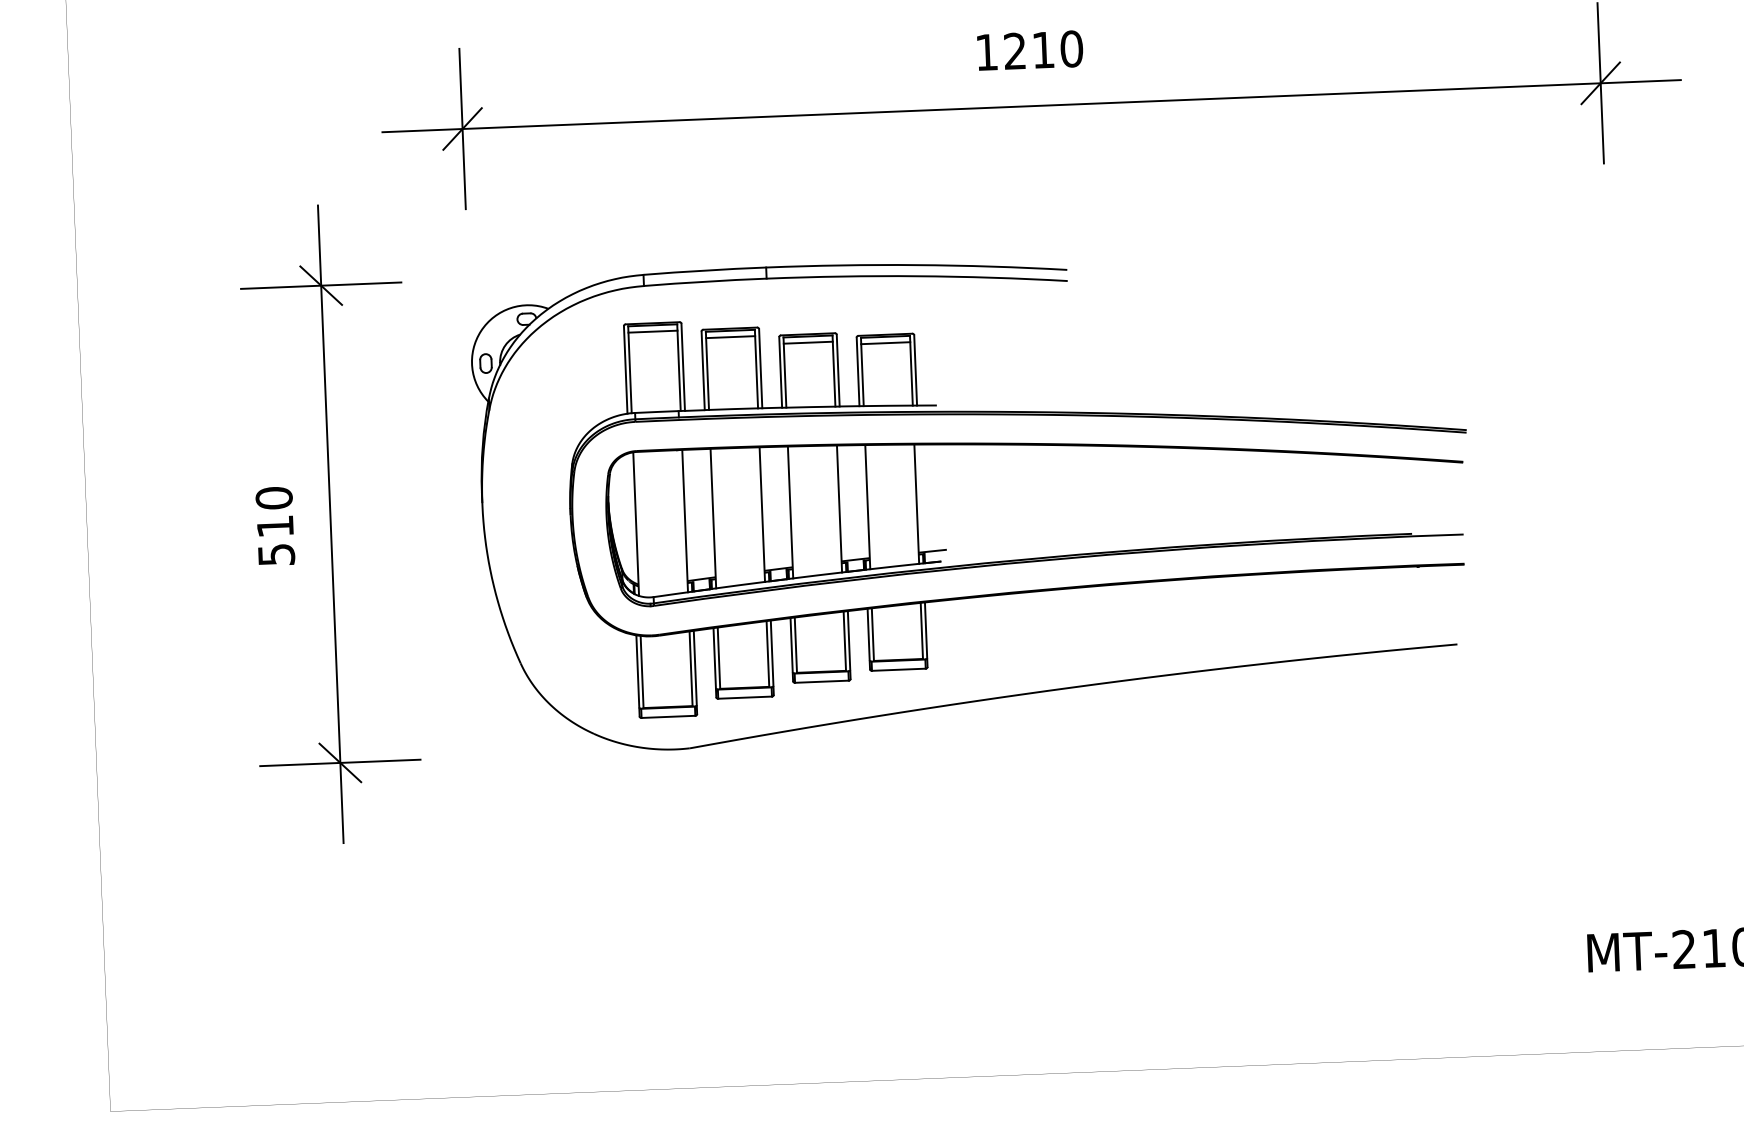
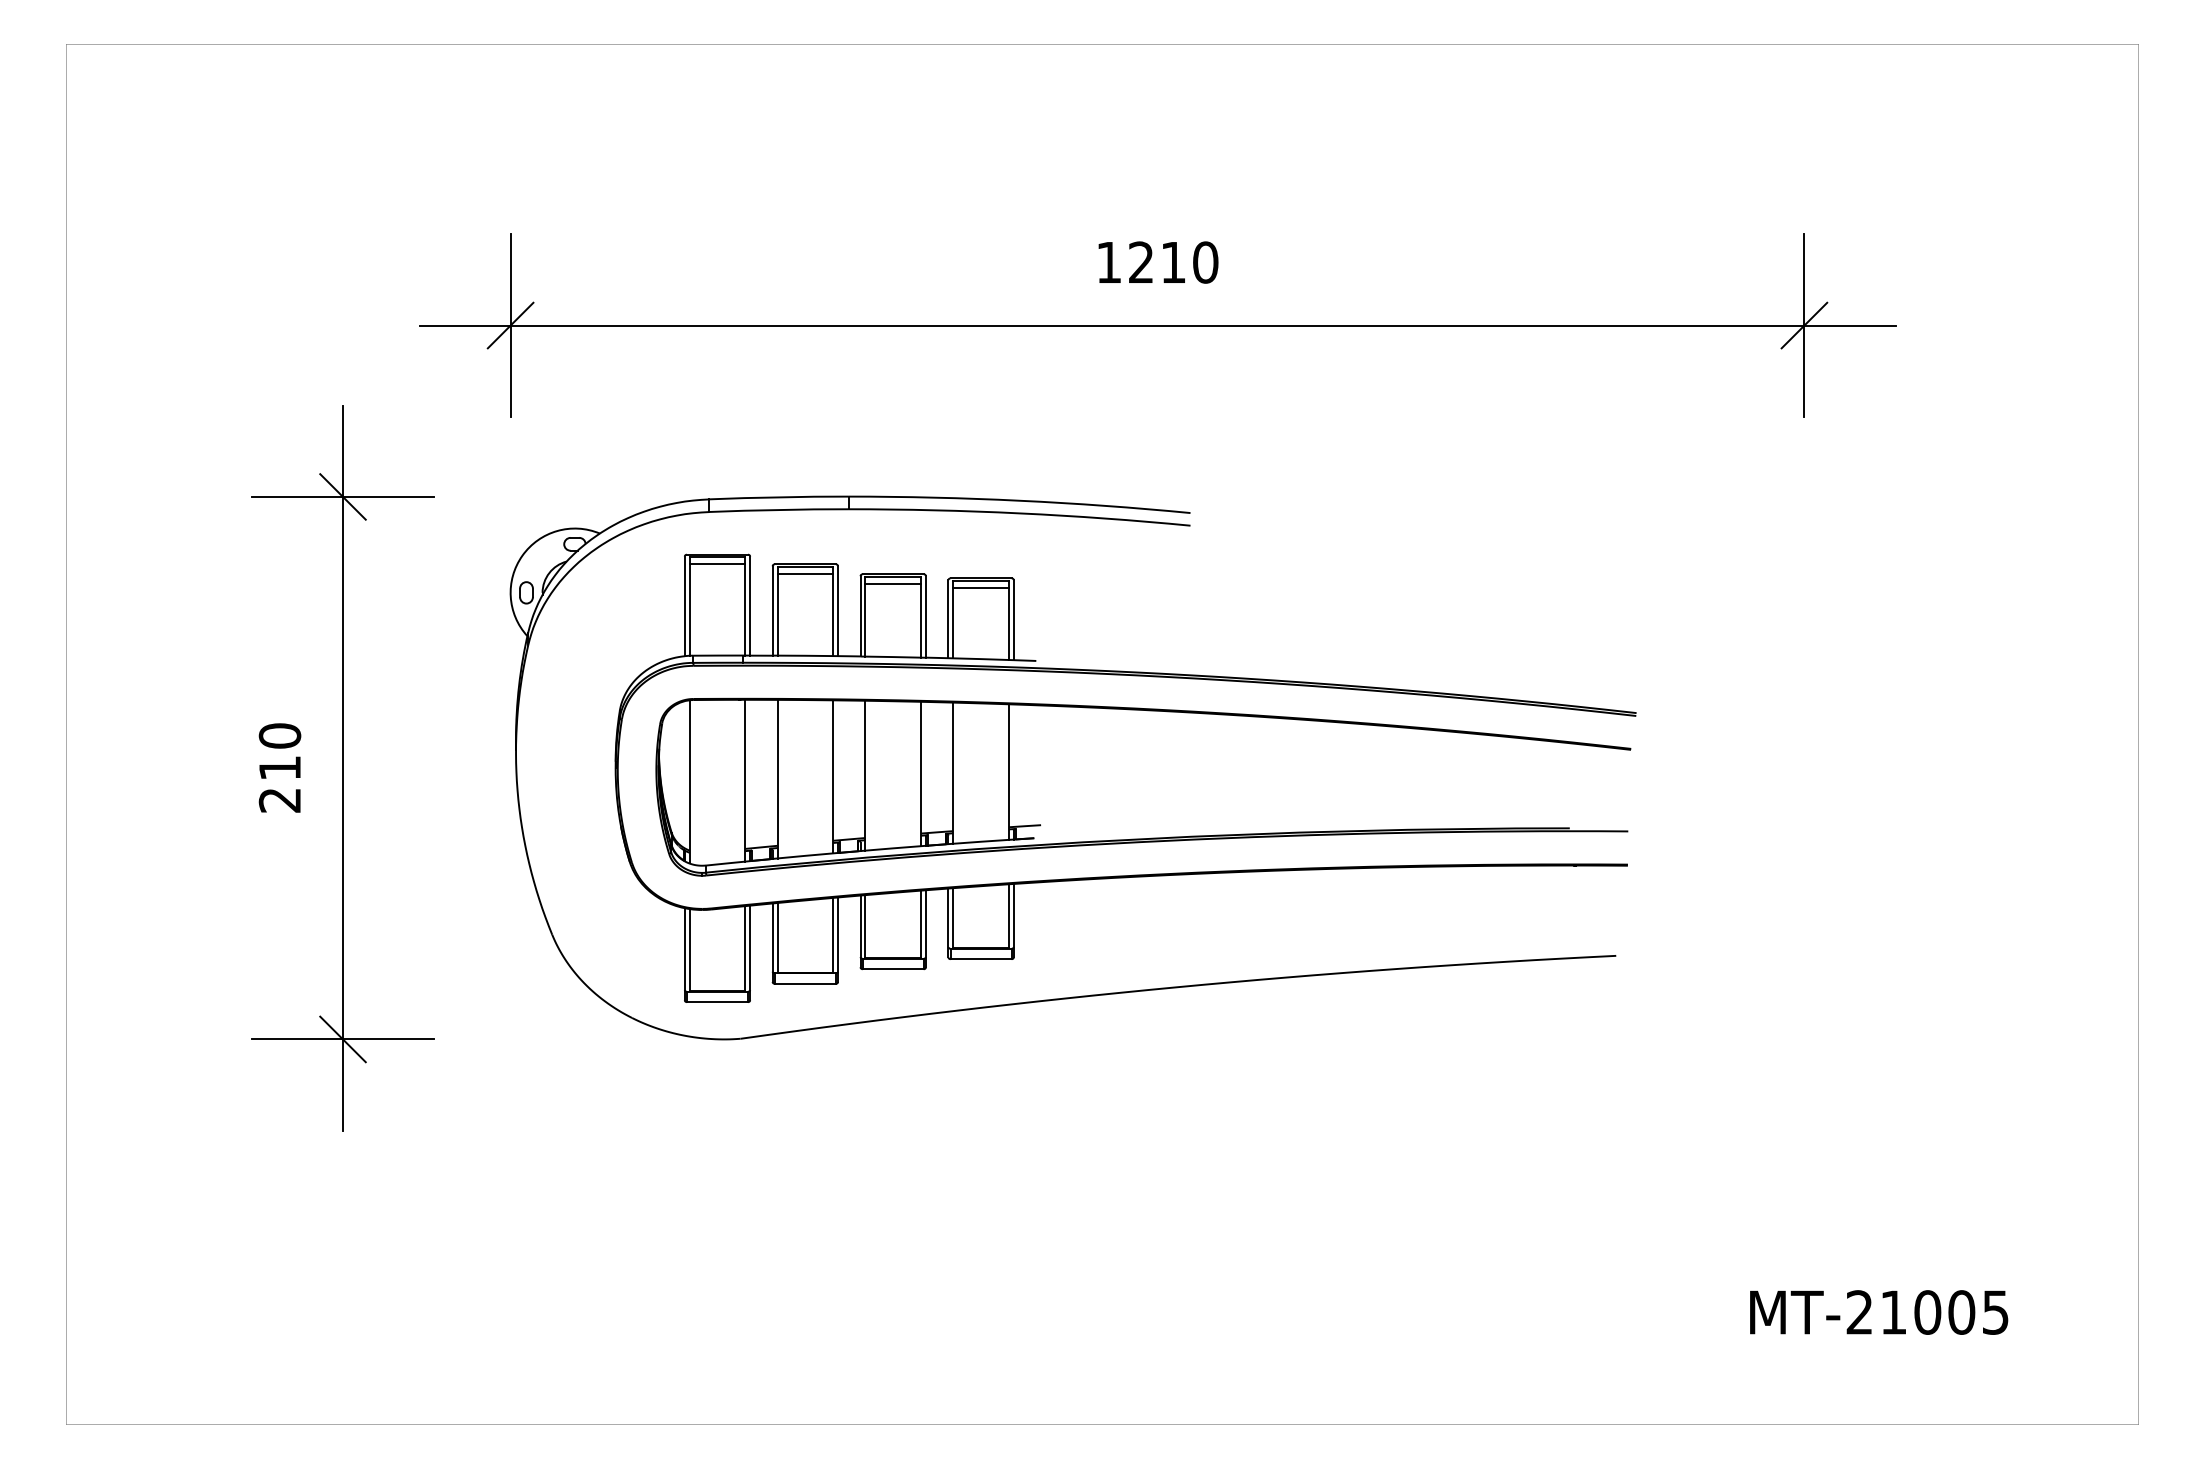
text: (276, 554) -> (279, 800), 510 -> 210

